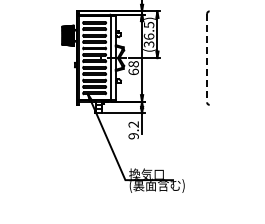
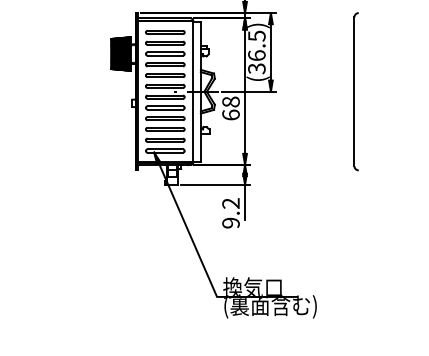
line: (207, 58) -> (355, 92), dashed -> solid

